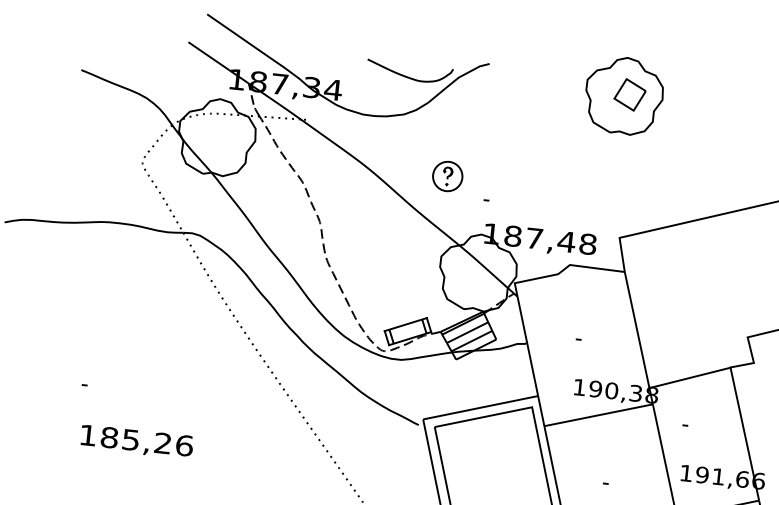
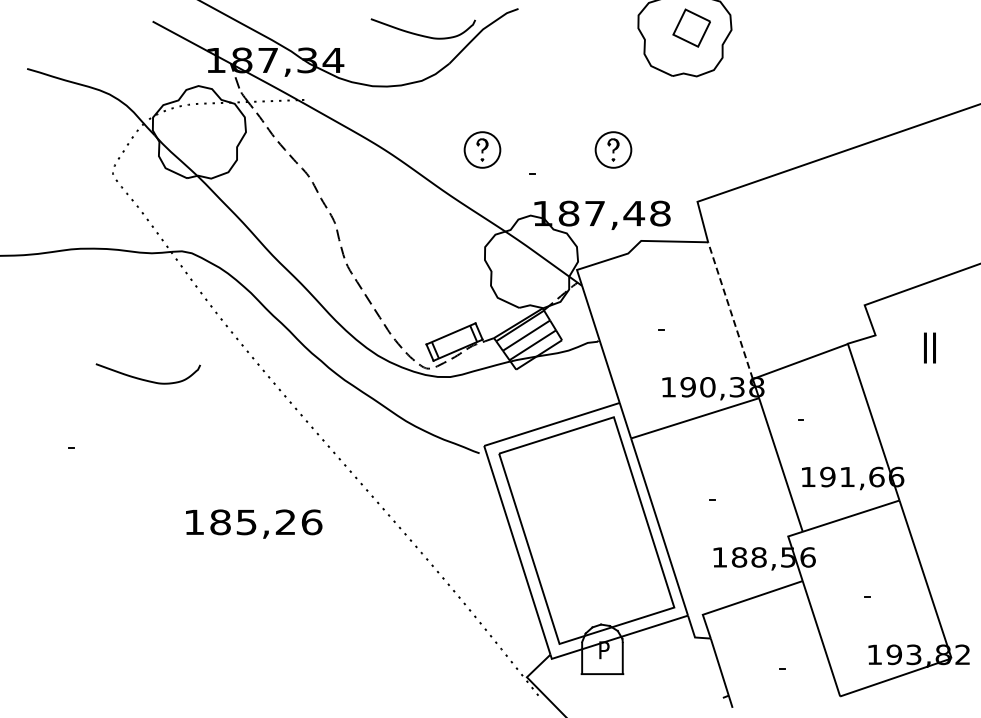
part: (555, 187) -> (613, 149), added
line: (637, 329) -> (730, 310), solid -> dashed
curve: (152, 335) -> (146, 379), added
text: (137, 441) -> (254, 523), moved

